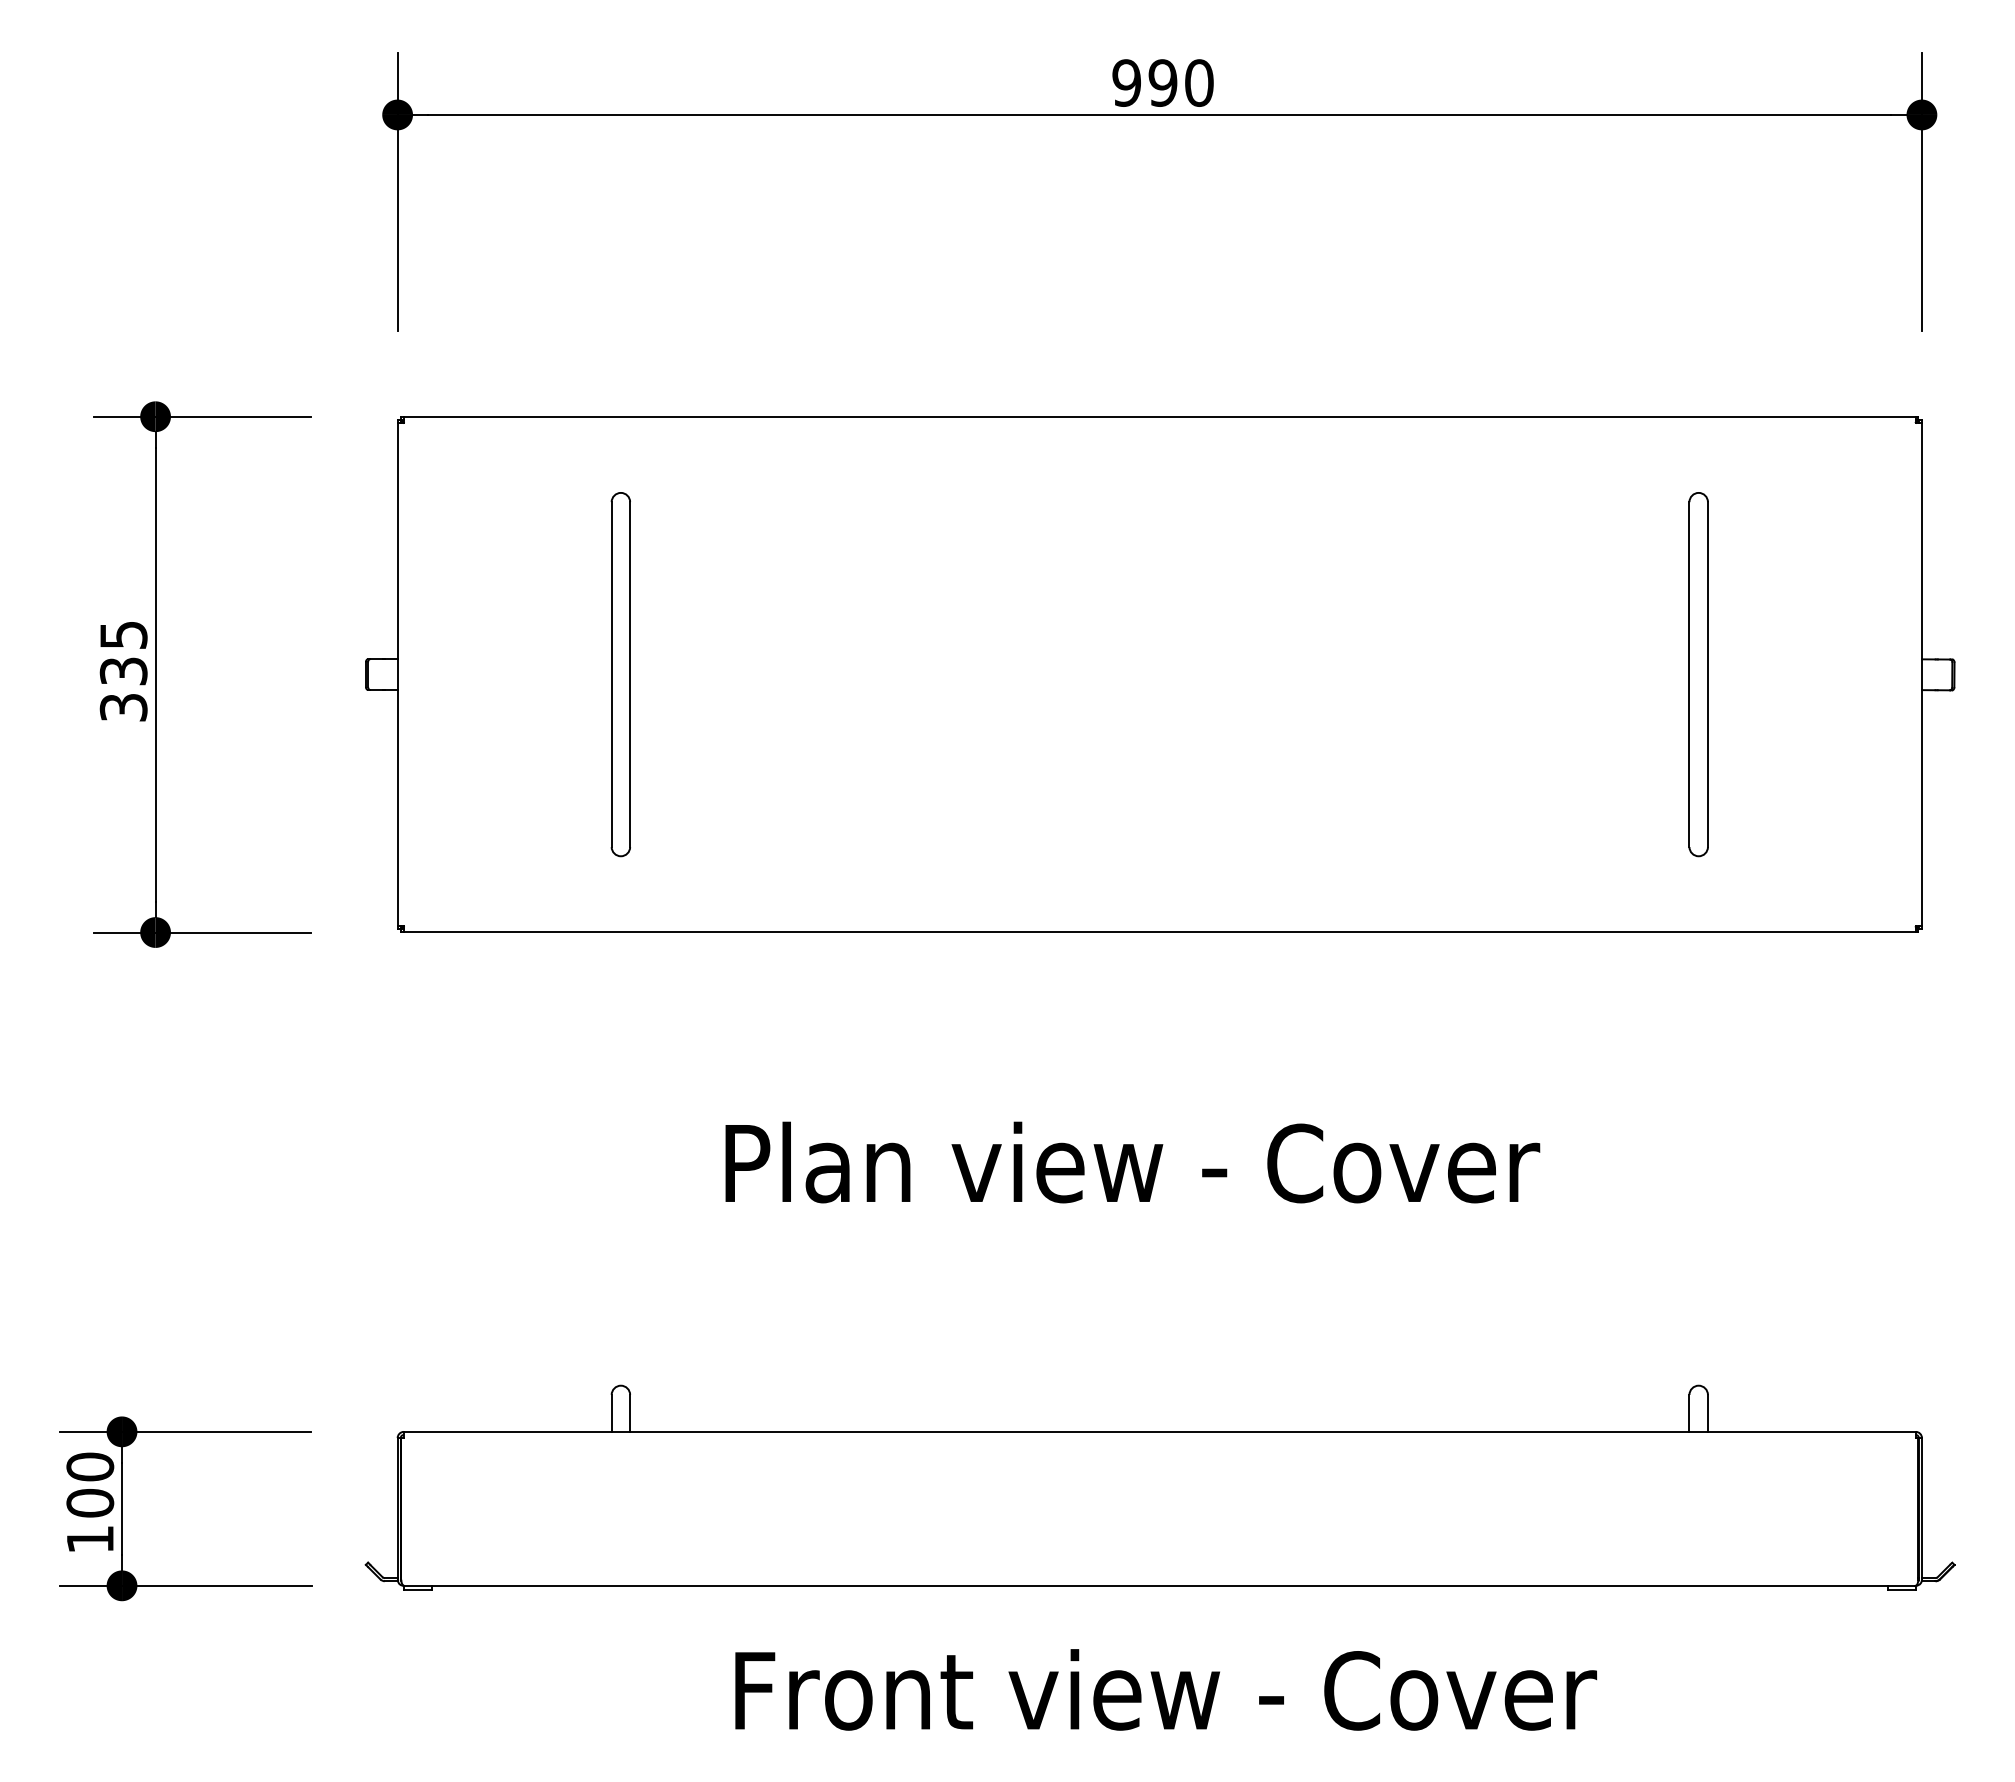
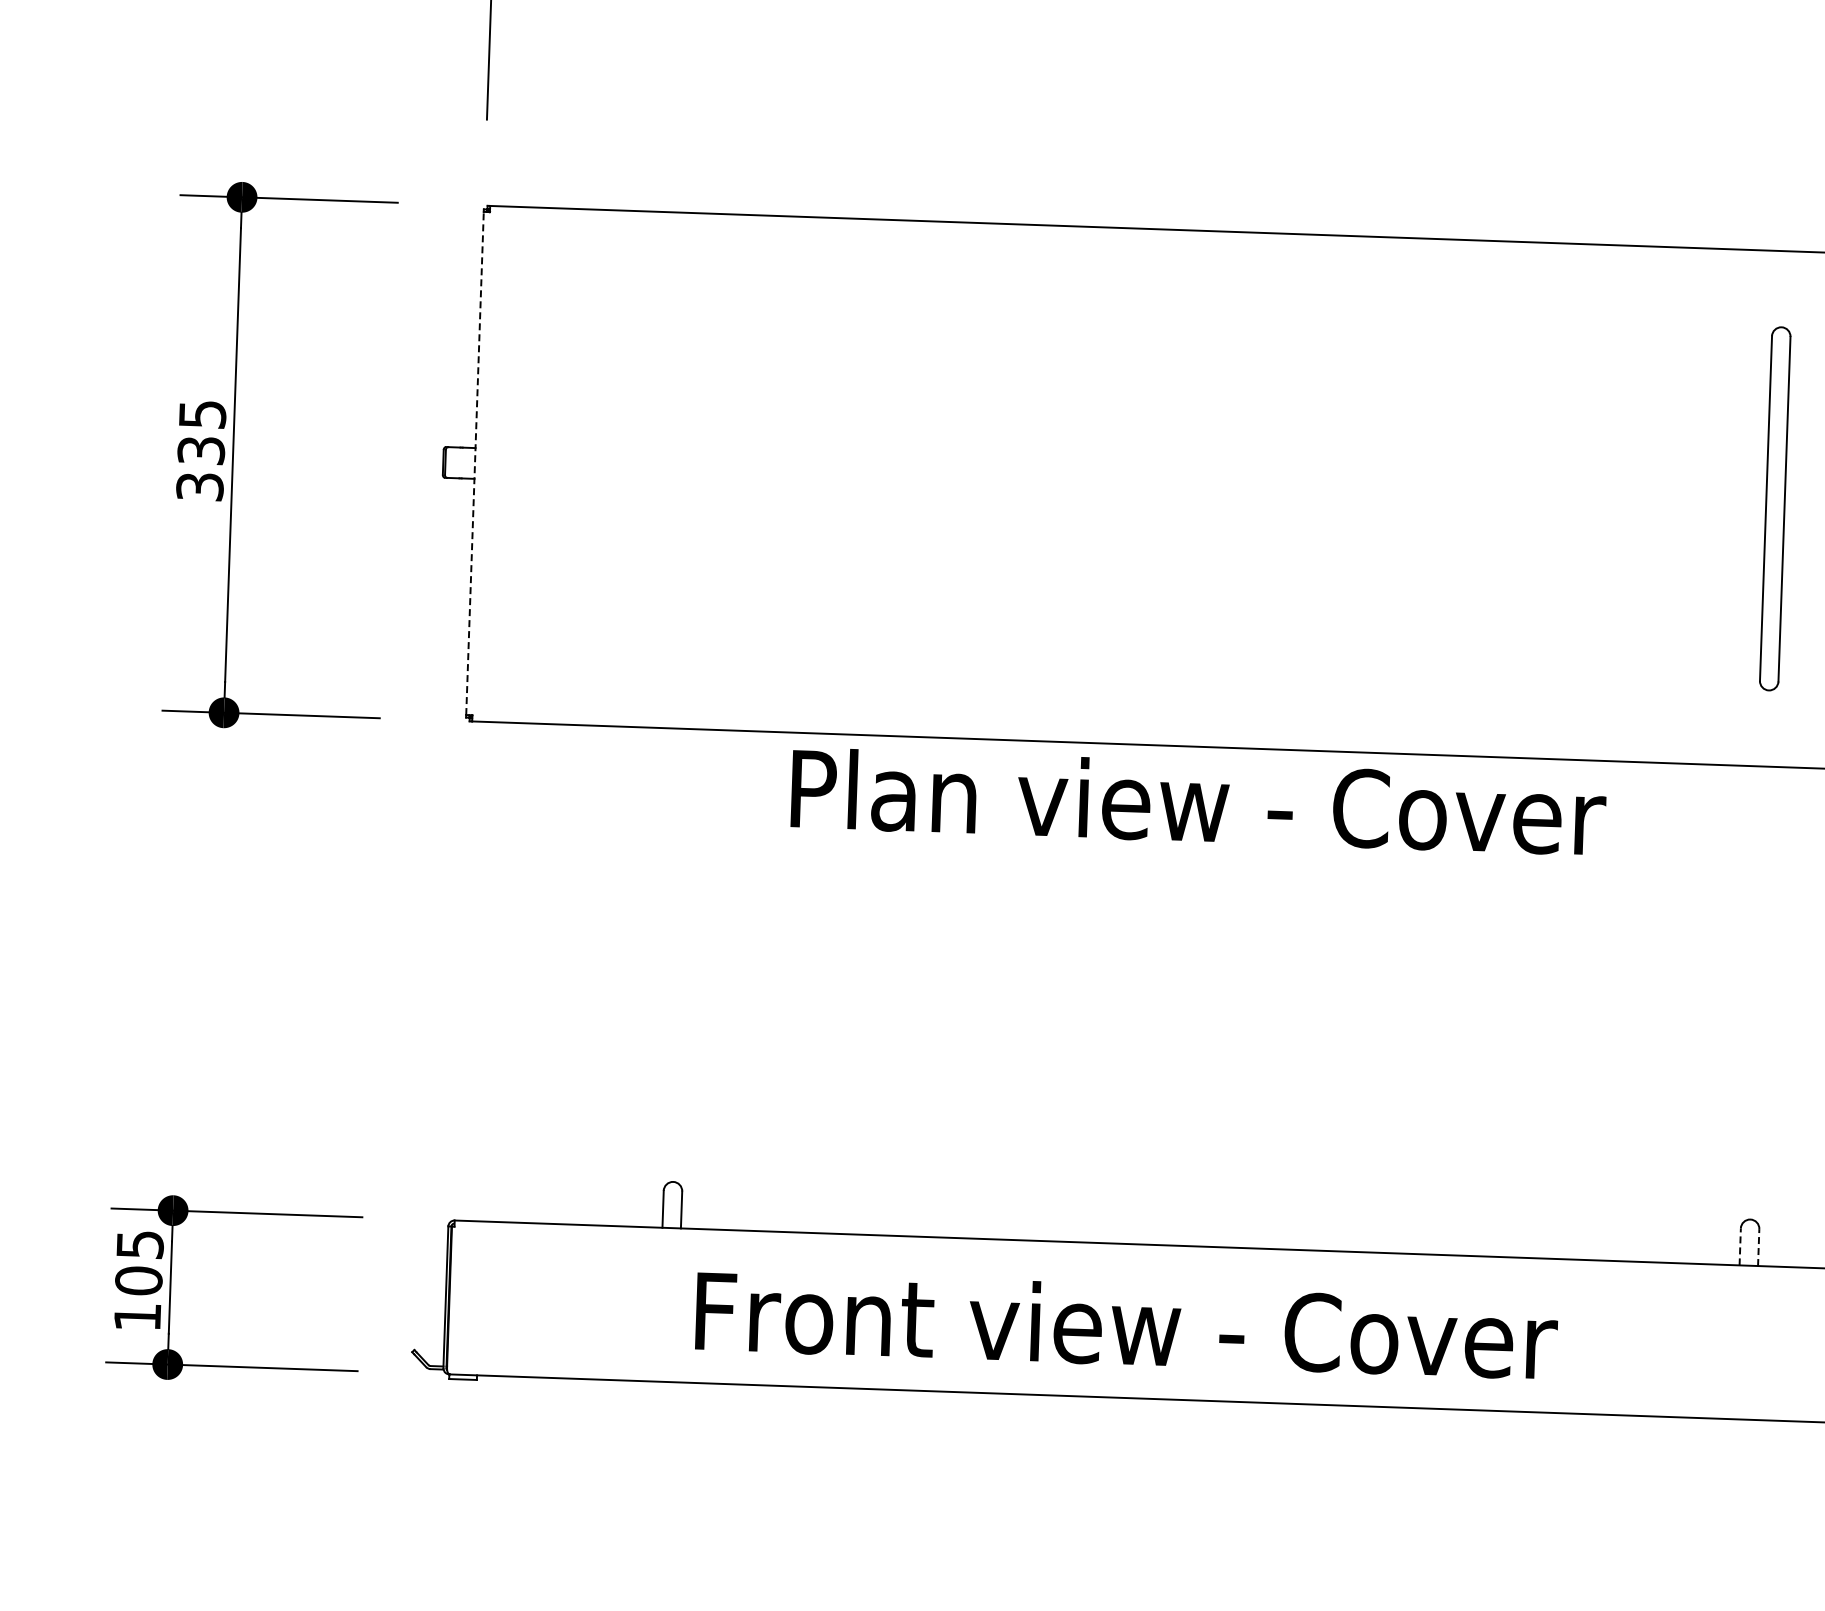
line: (397, 674) -> (474, 463), solid -> dashed
part: (620, 674) -> (697, 471), removed
text: (1132, 1162) -> (1198, 801), moved
line: (1689, 1412) -> (1740, 1246), solid -> dashed
line: (1707, 1412) -> (1758, 1246), solid -> dashed
text: (90, 1466) -> (140, 1244), 100 -> 105
text: (1166, 1689) -> (1127, 1324), moved

